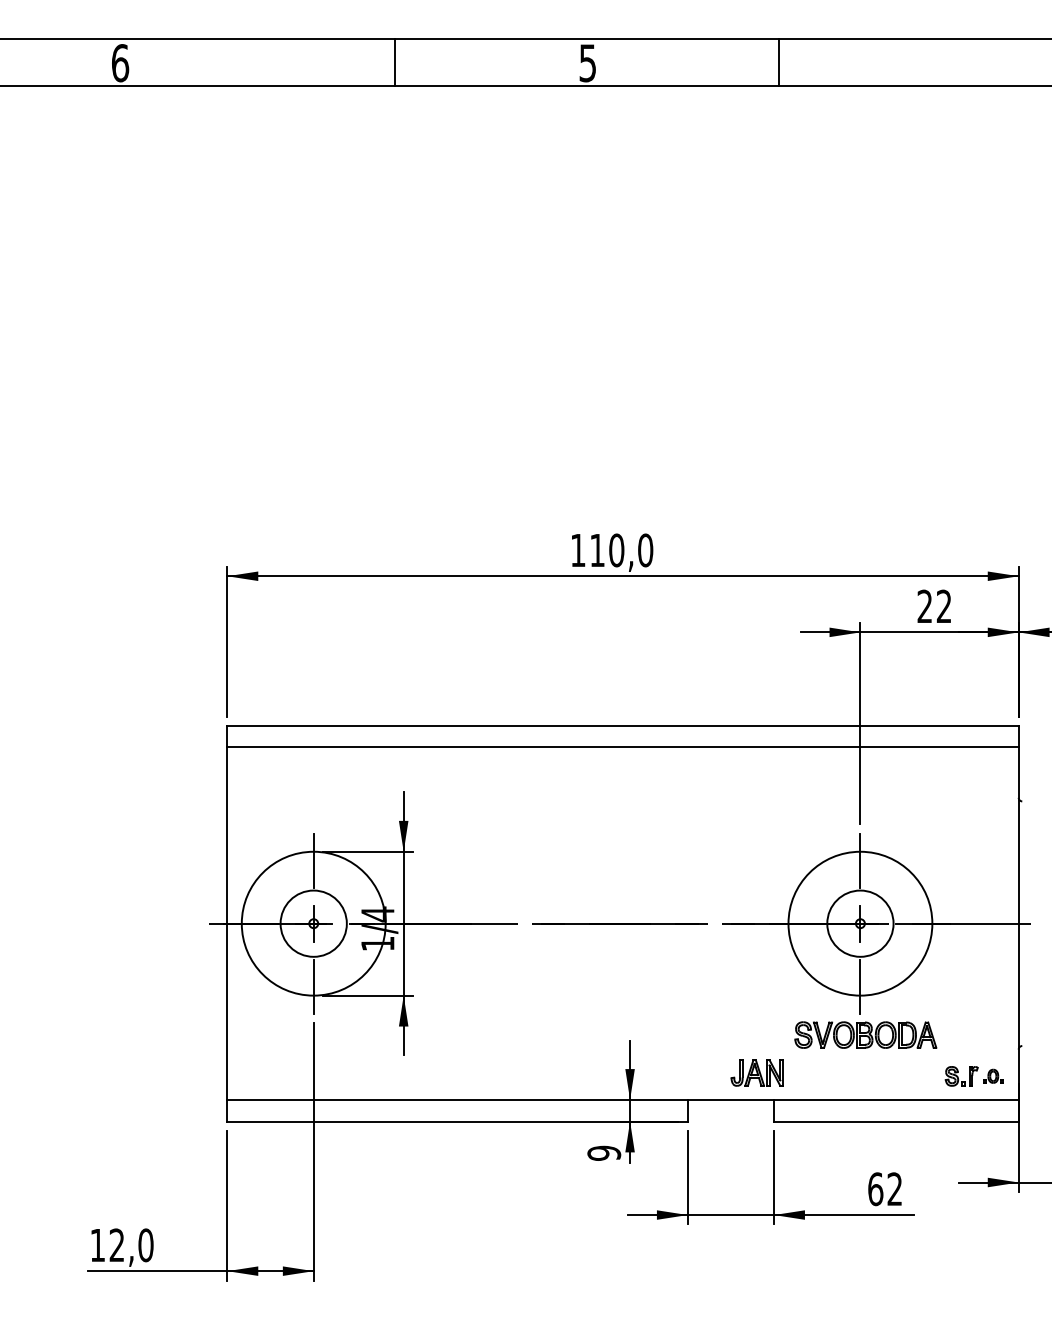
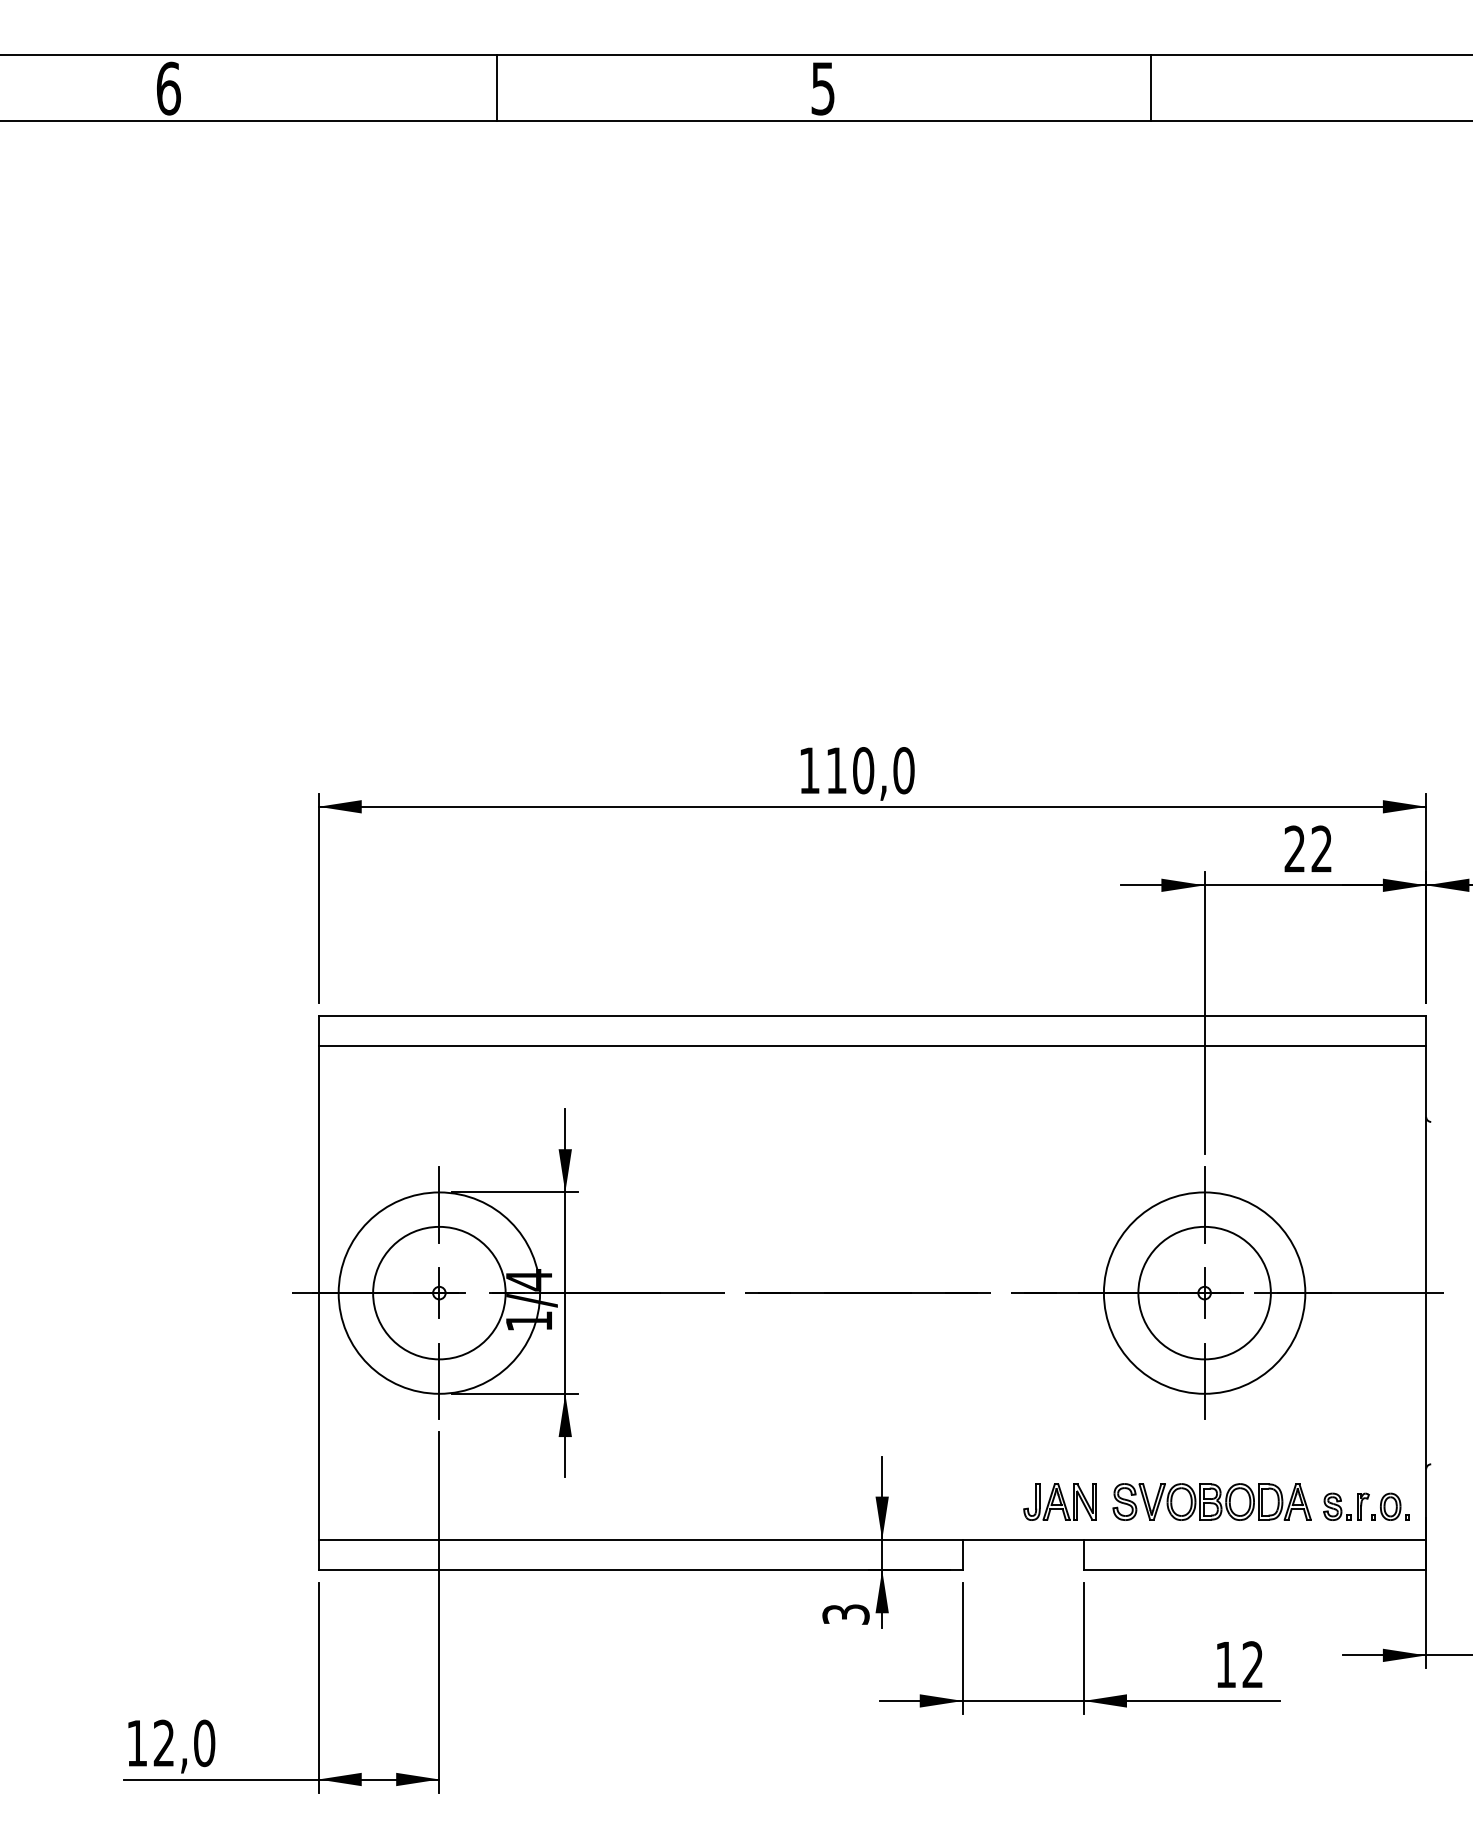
line: (394, 62) -> (496, 87), moved
line: (778, 62) -> (1151, 87), moved
circle: (313, 923) -> (439, 1292), size x1.43
circle: (860, 923) -> (1204, 1292), size x1.43
part: (865, 1034) -> (1211, 1501), moved
part: (993, 1076) -> (1390, 1506), size x1.43
text: (603, 1153) -> (845, 1614), 9 -> 3
text: (875, 1189) -> (1225, 1664), 62 -> 12

